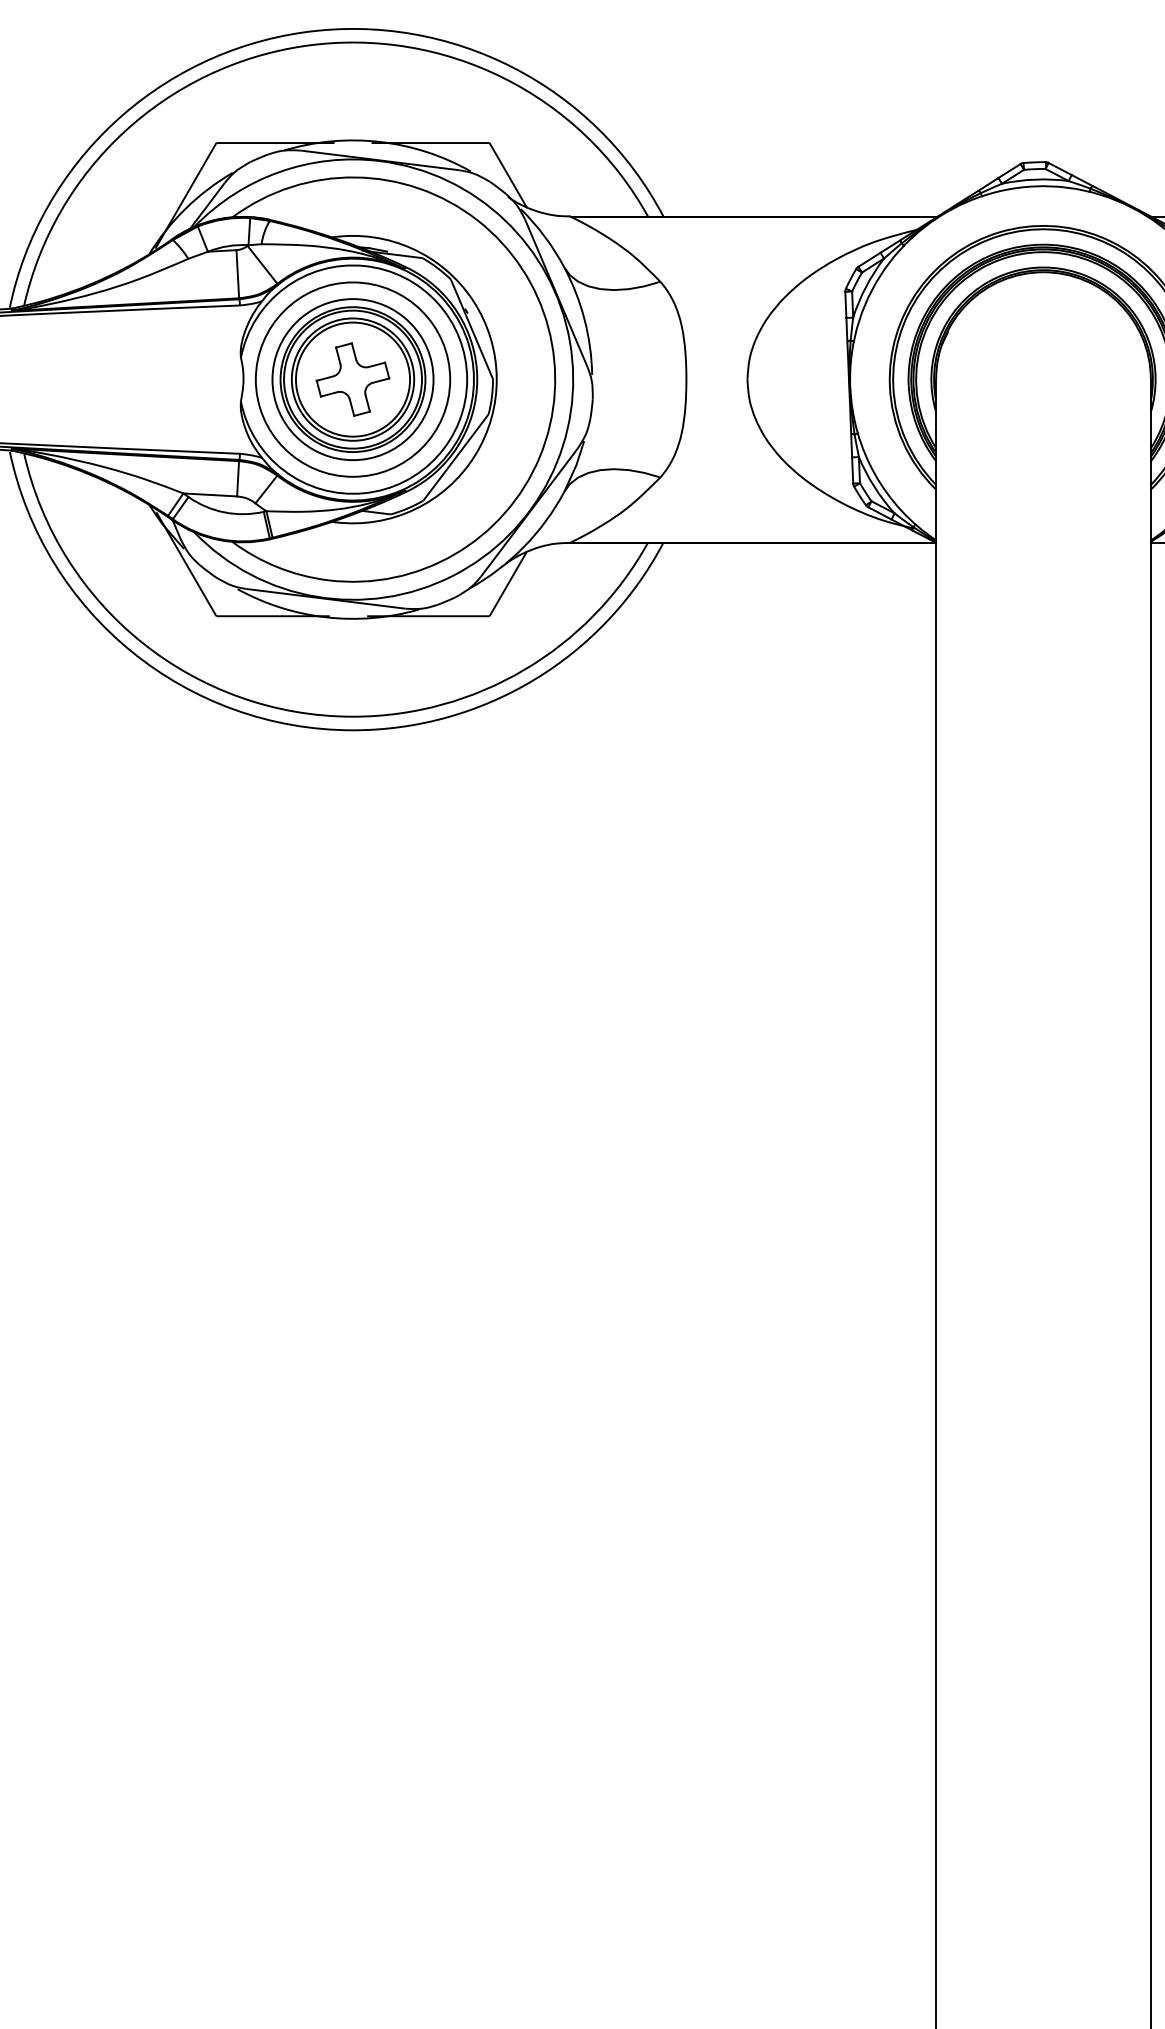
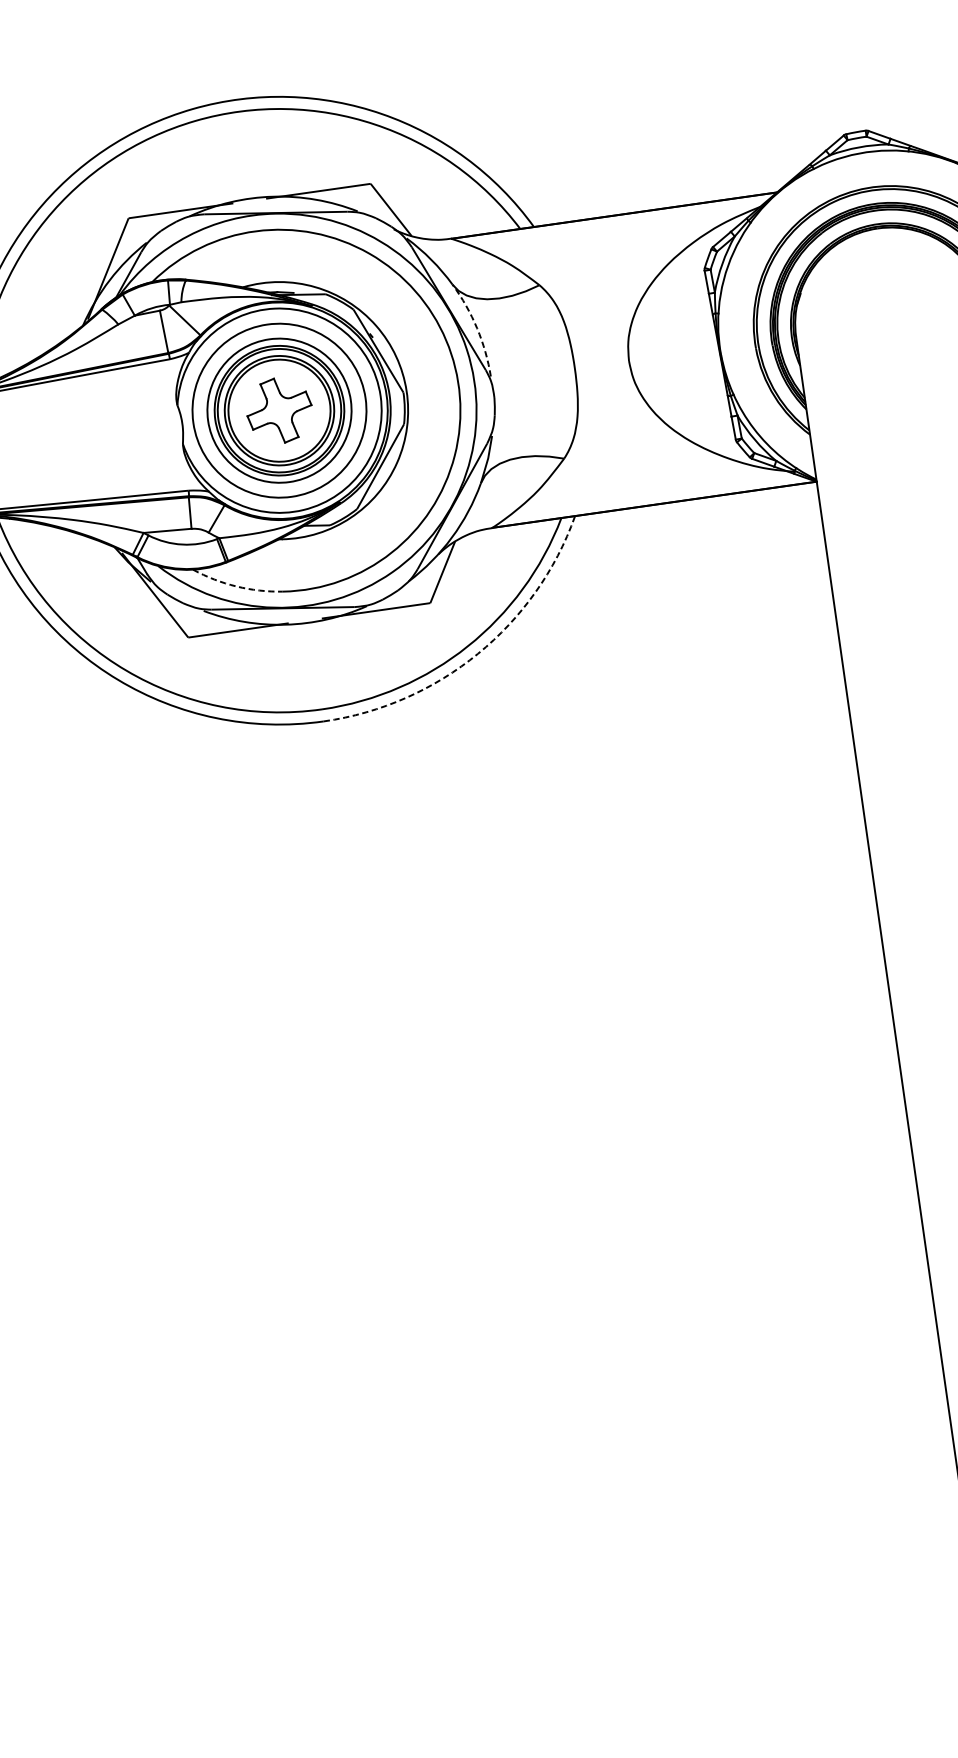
arc: (584, 319) -> (477, 328), solid -> dashed
arc: (277, 567) -> (236, 586), solid -> dashed
arc: (534, 679) -> (478, 653), solid -> dashed

